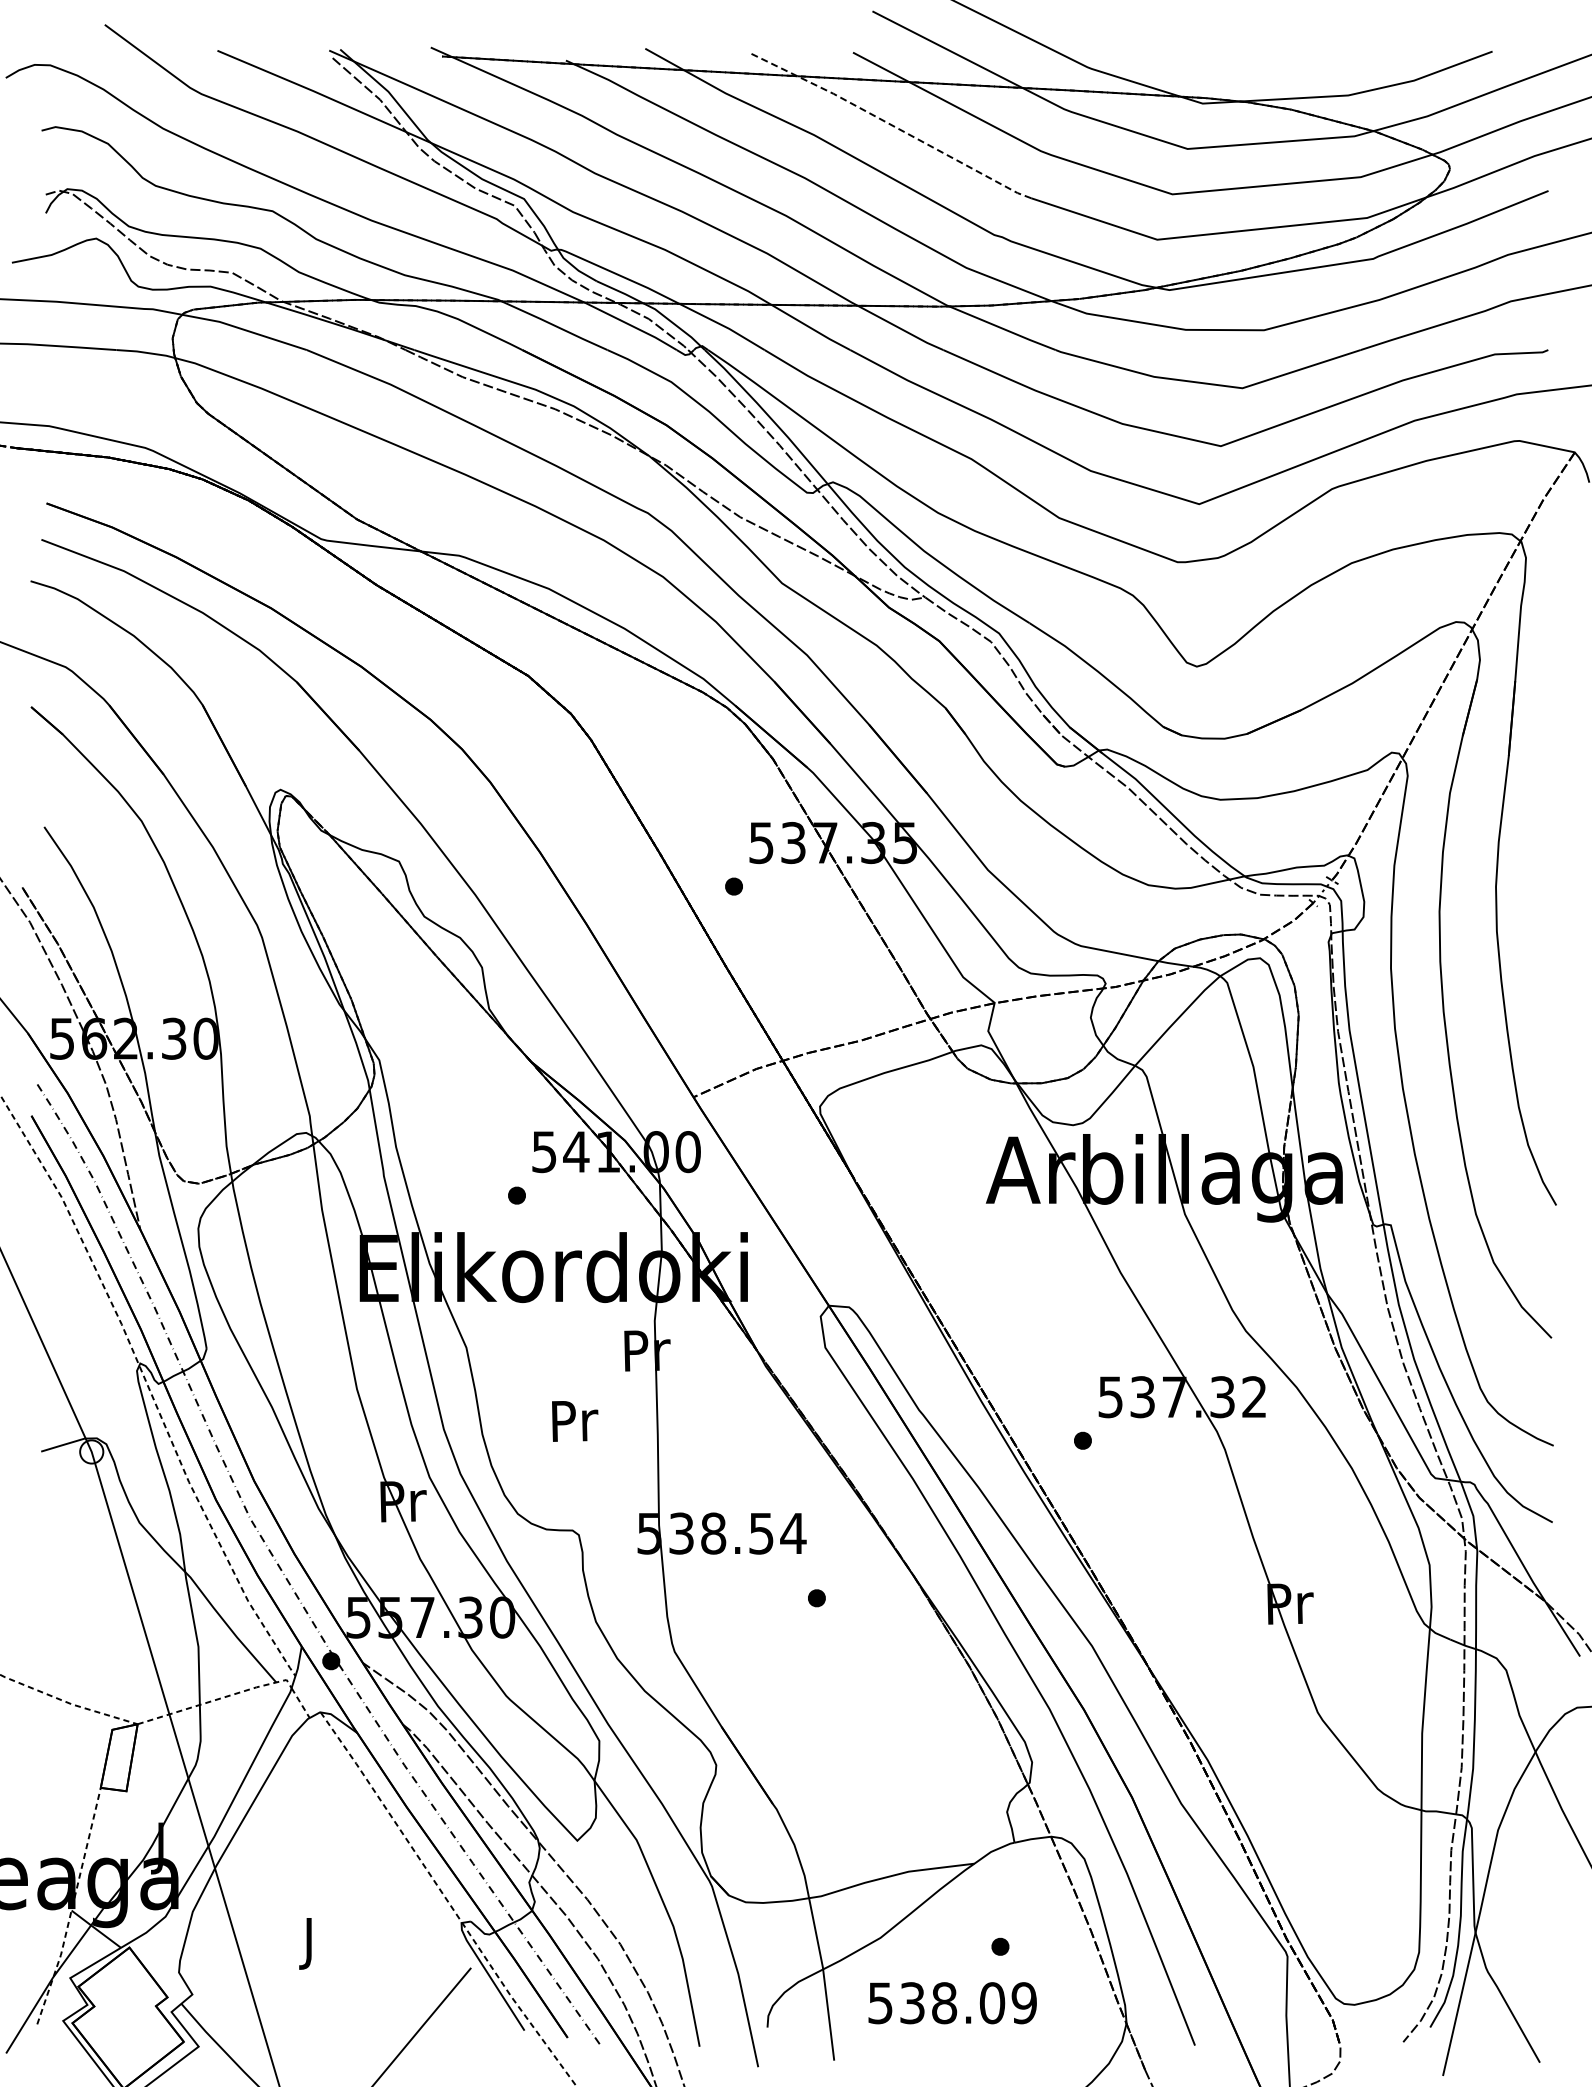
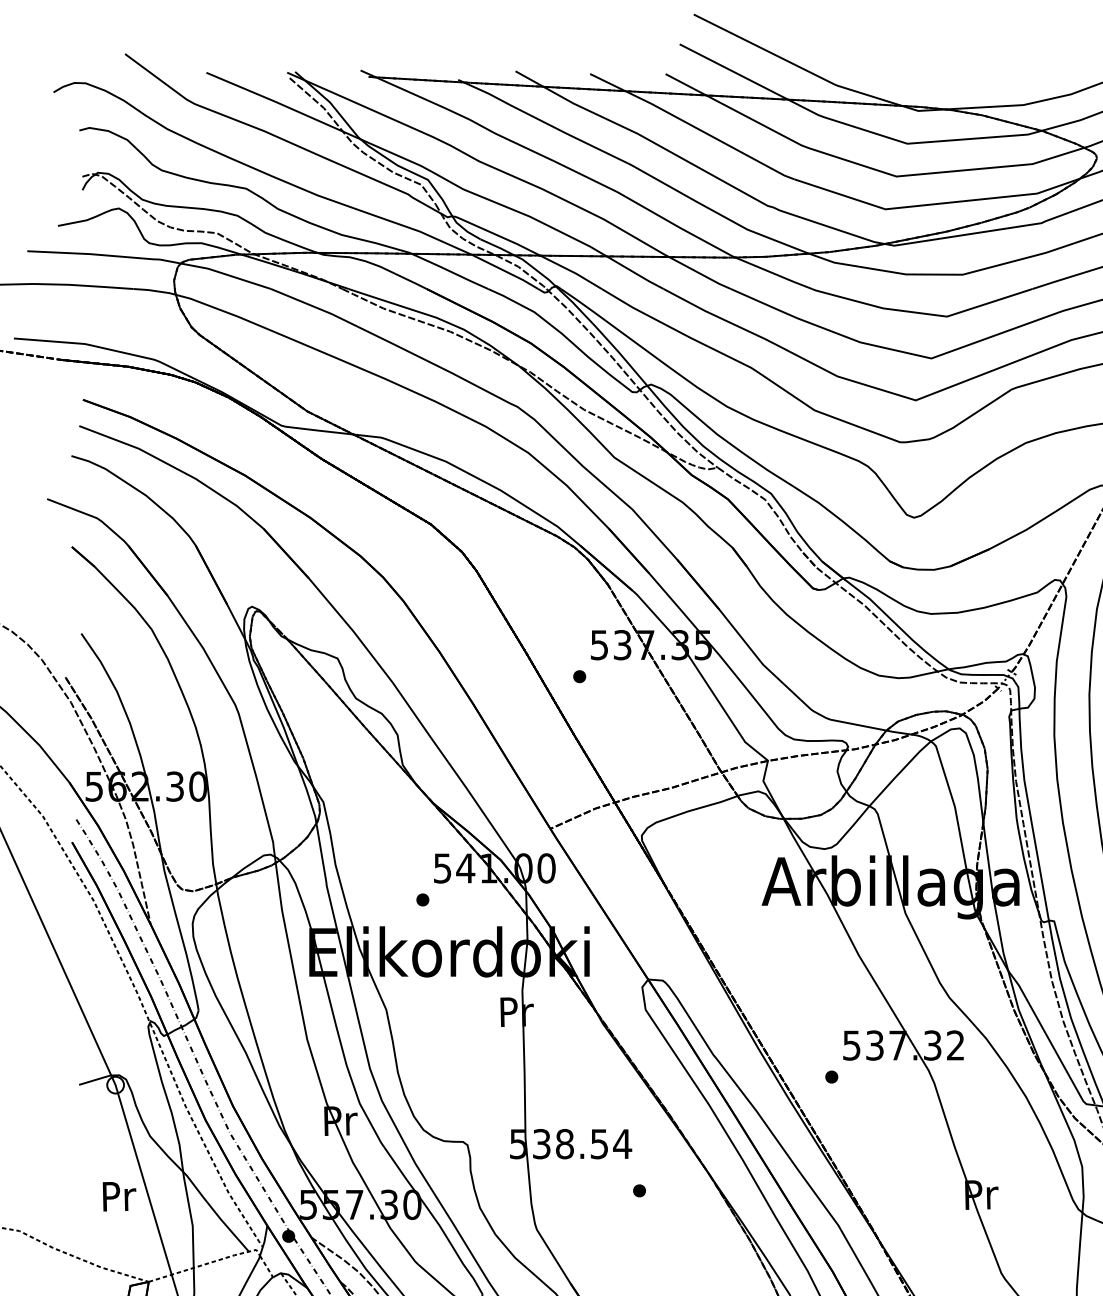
line: (890, 124) -> (692, 126), dashed -> solid
text: (575, 1421) -> (119, 1196), moved

